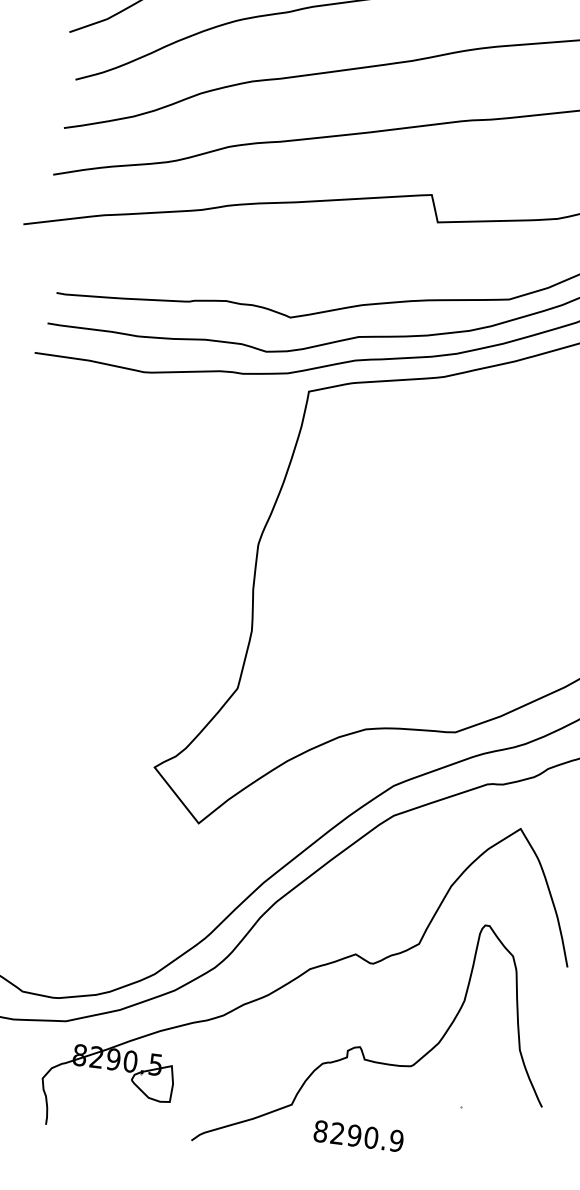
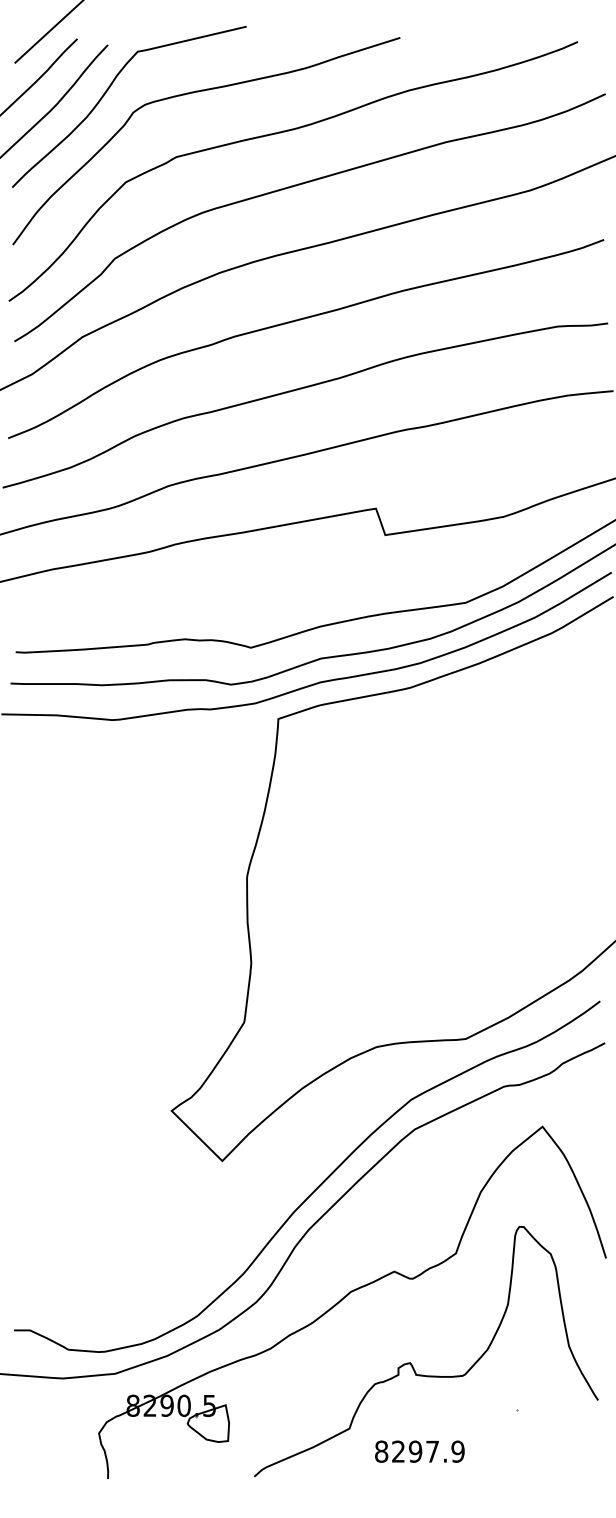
text: (371, 1137) -> (432, 1451), 8290.9 -> 8297.9

